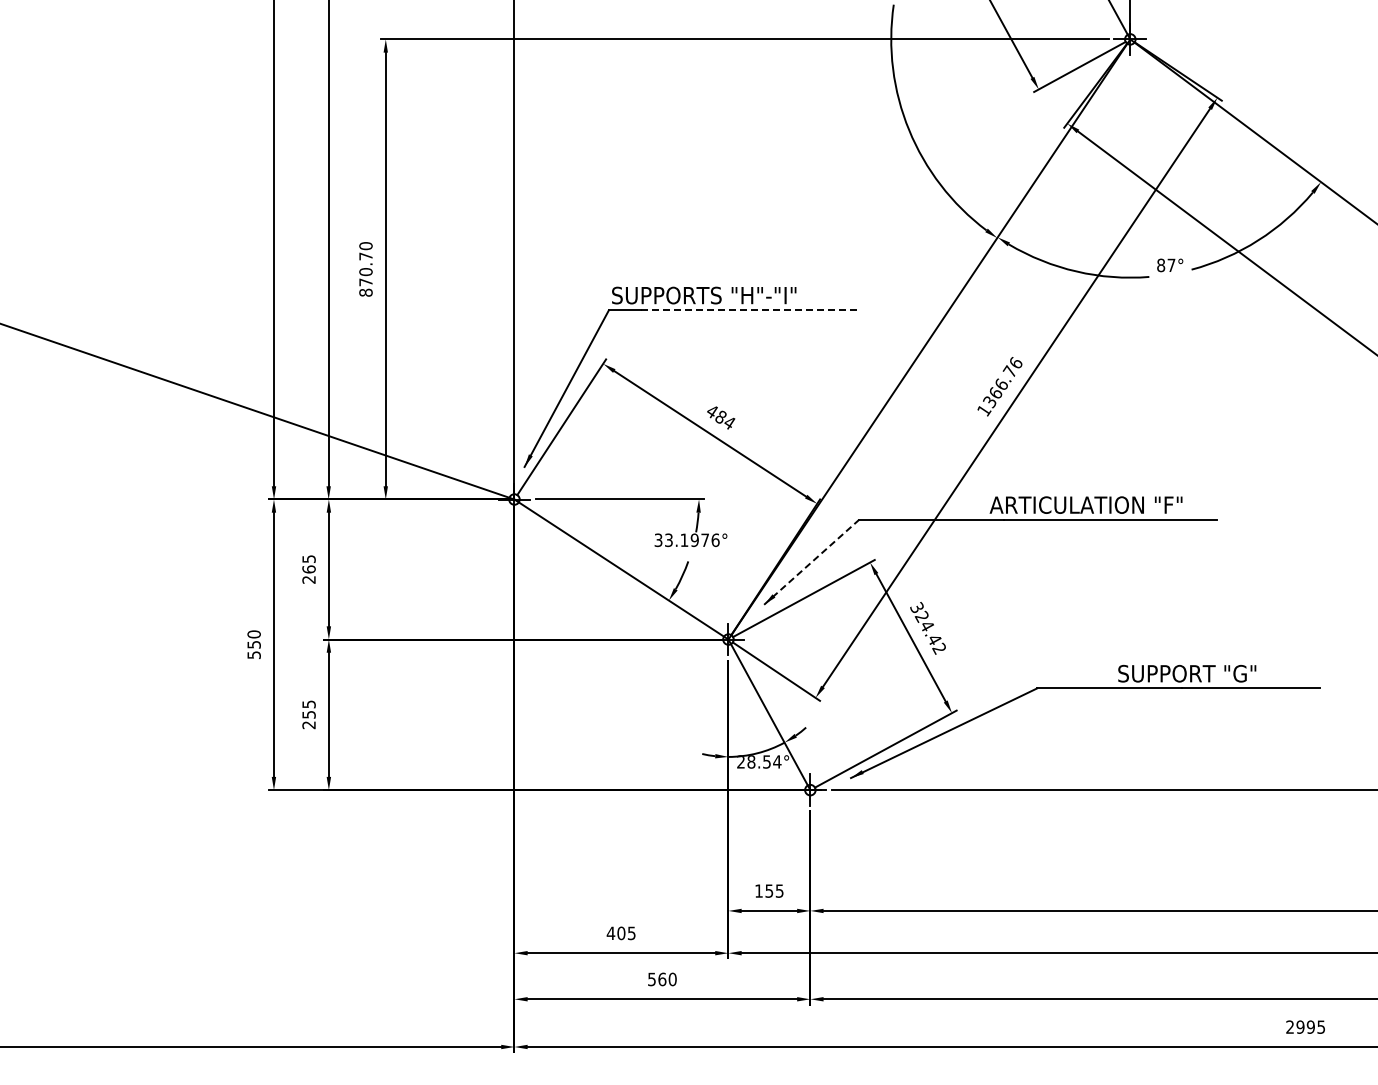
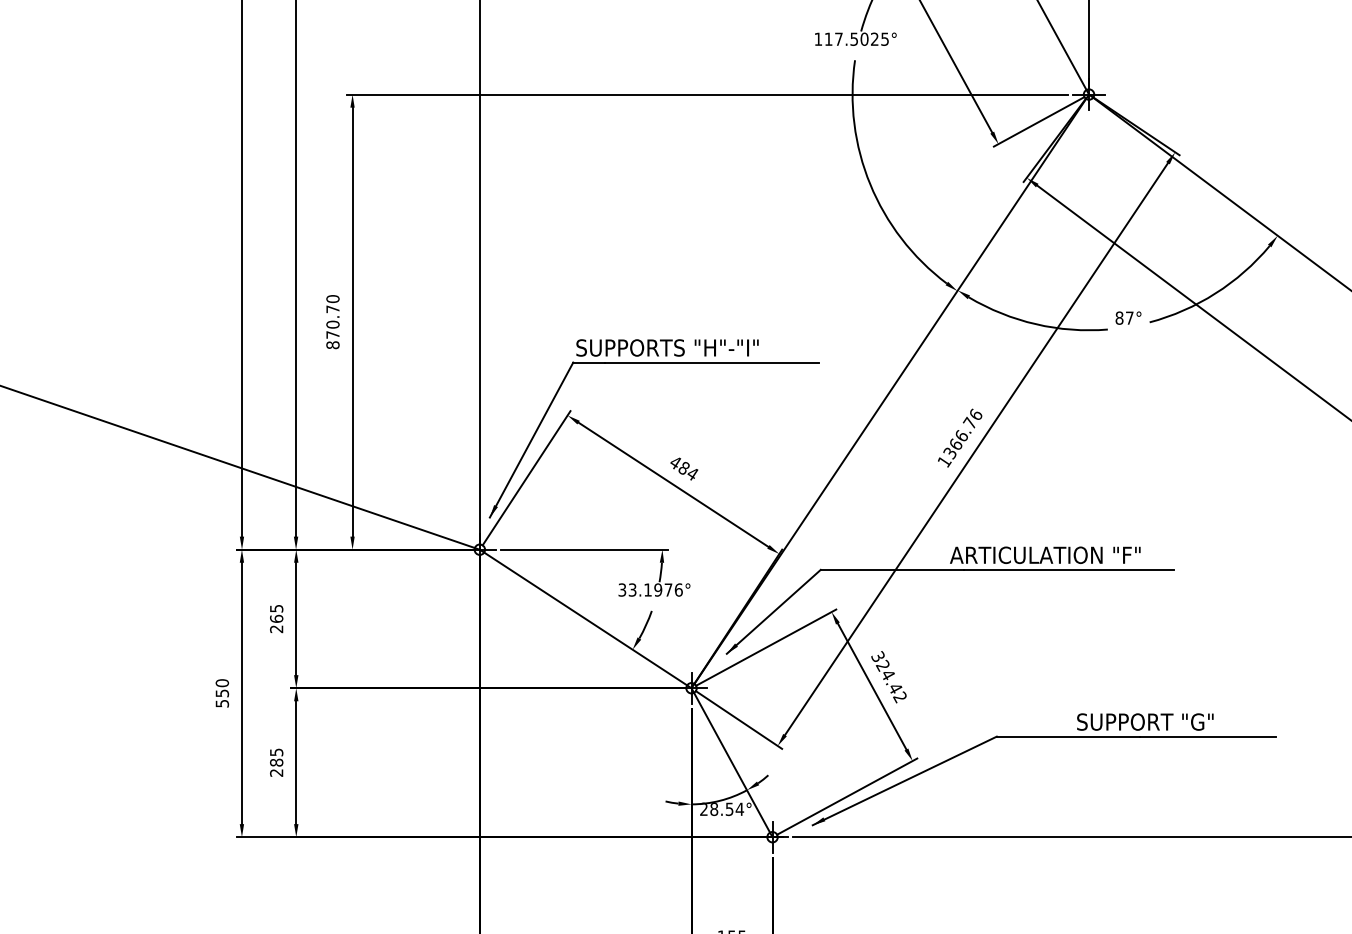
line: (749, 310) -> (712, 362), dashed -> solid
line: (811, 562) -> (773, 612), dashed -> solid
text: (308, 714) -> (276, 762), 255 -> 285

